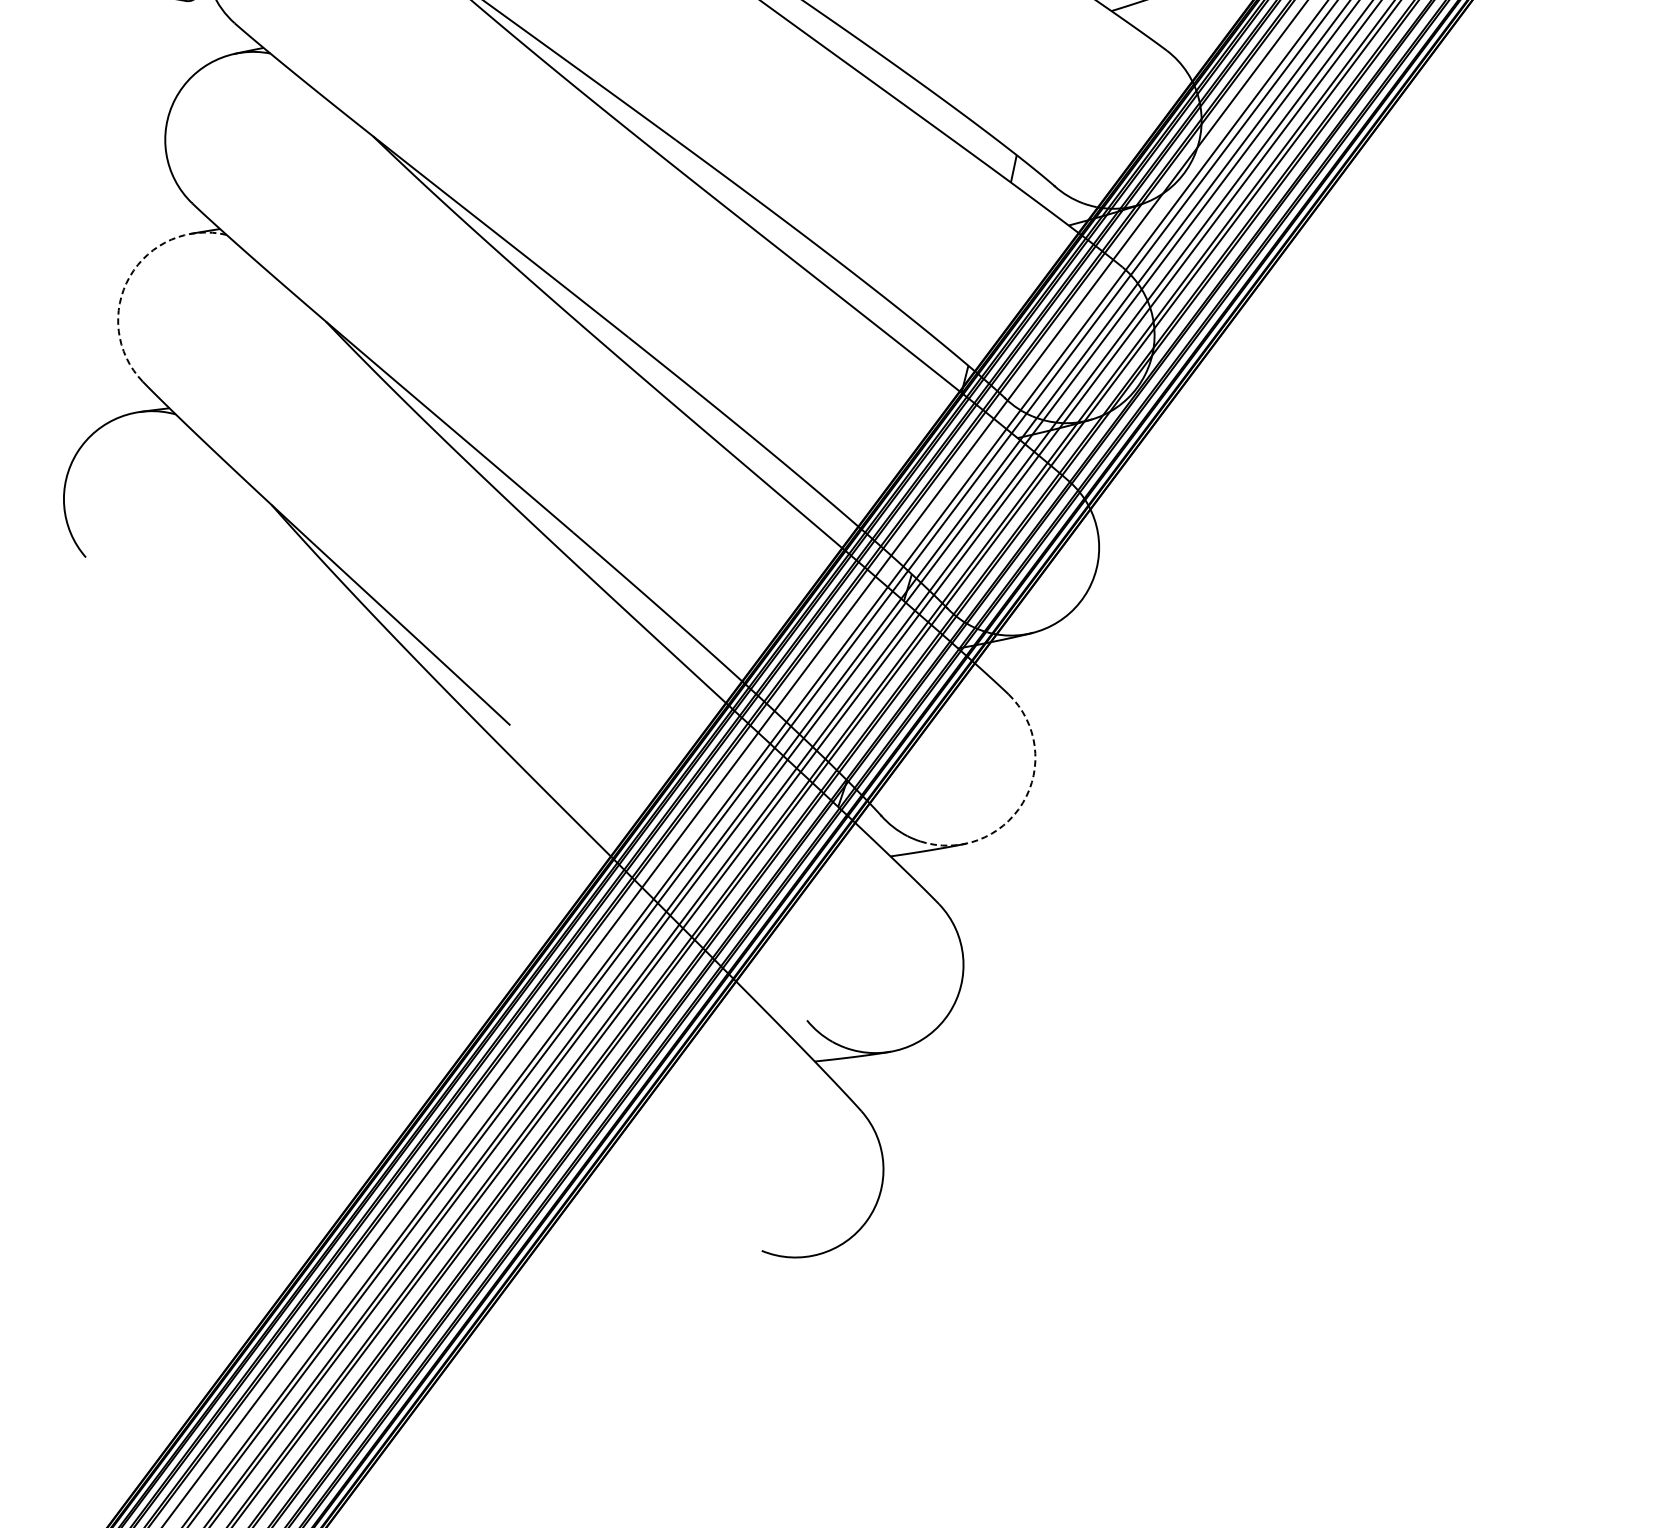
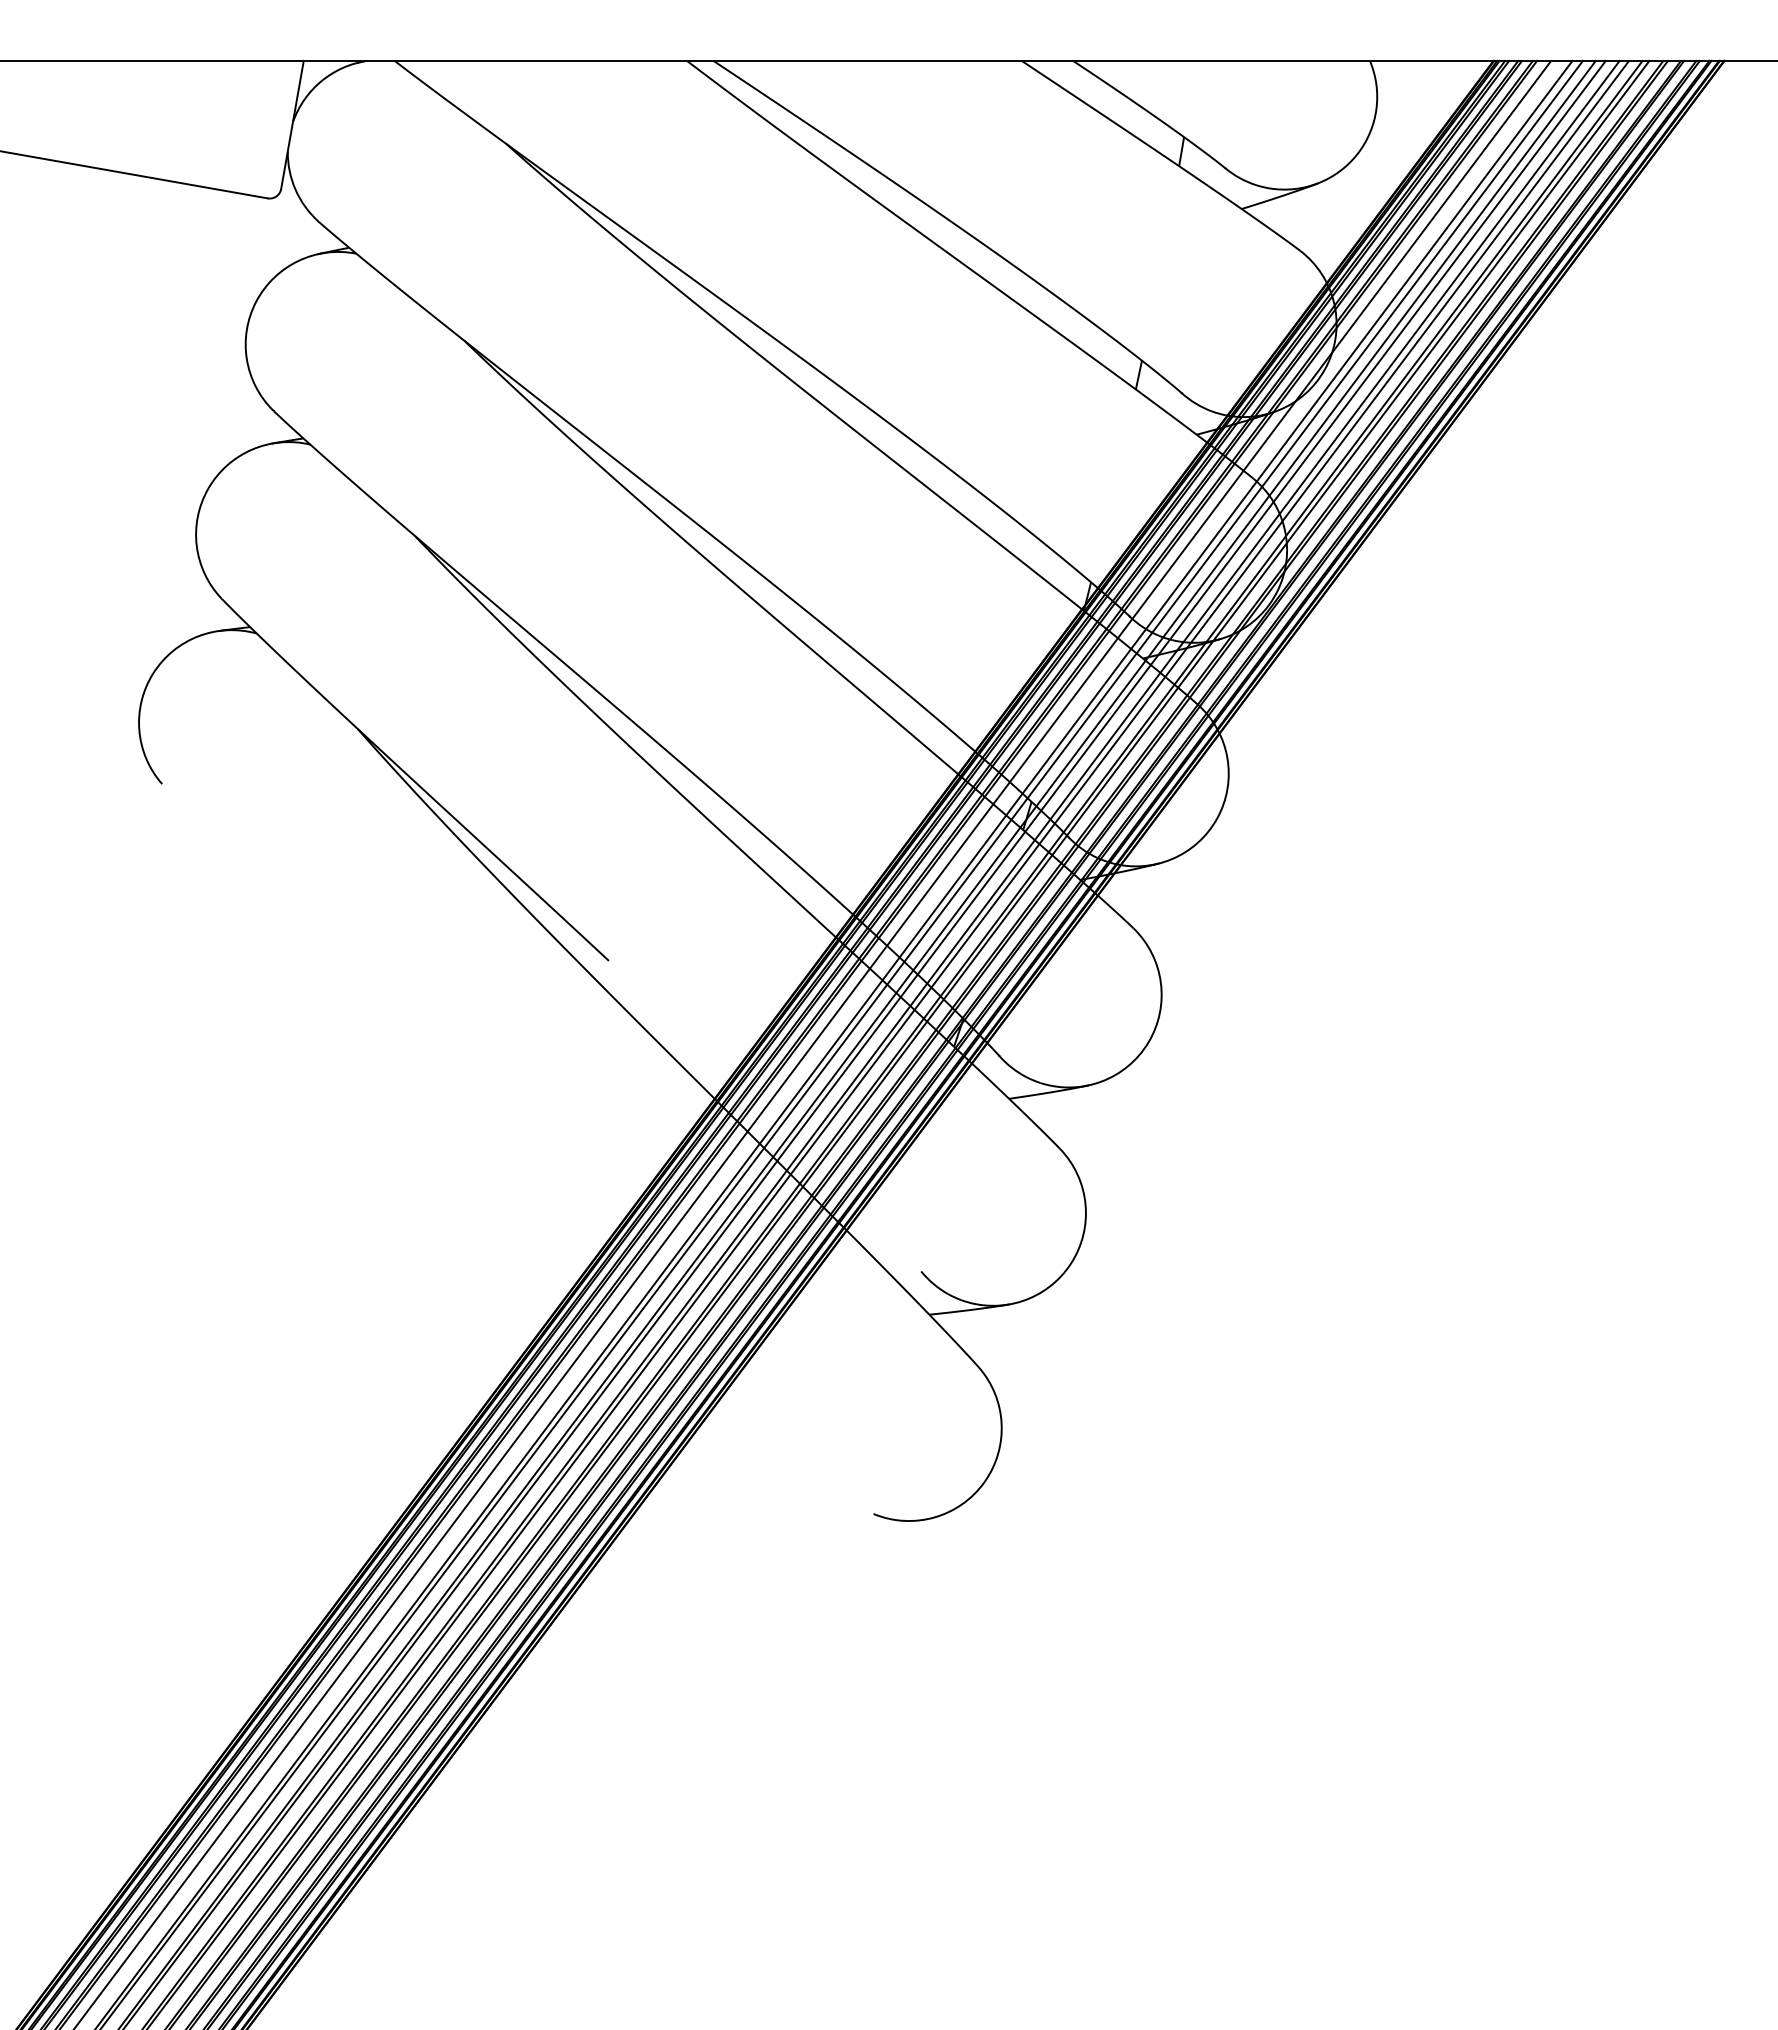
arc: (129, 276) -> (208, 488), dashed -> solid
arc: (1022, 802) -> (1148, 1042), dashed -> solid

